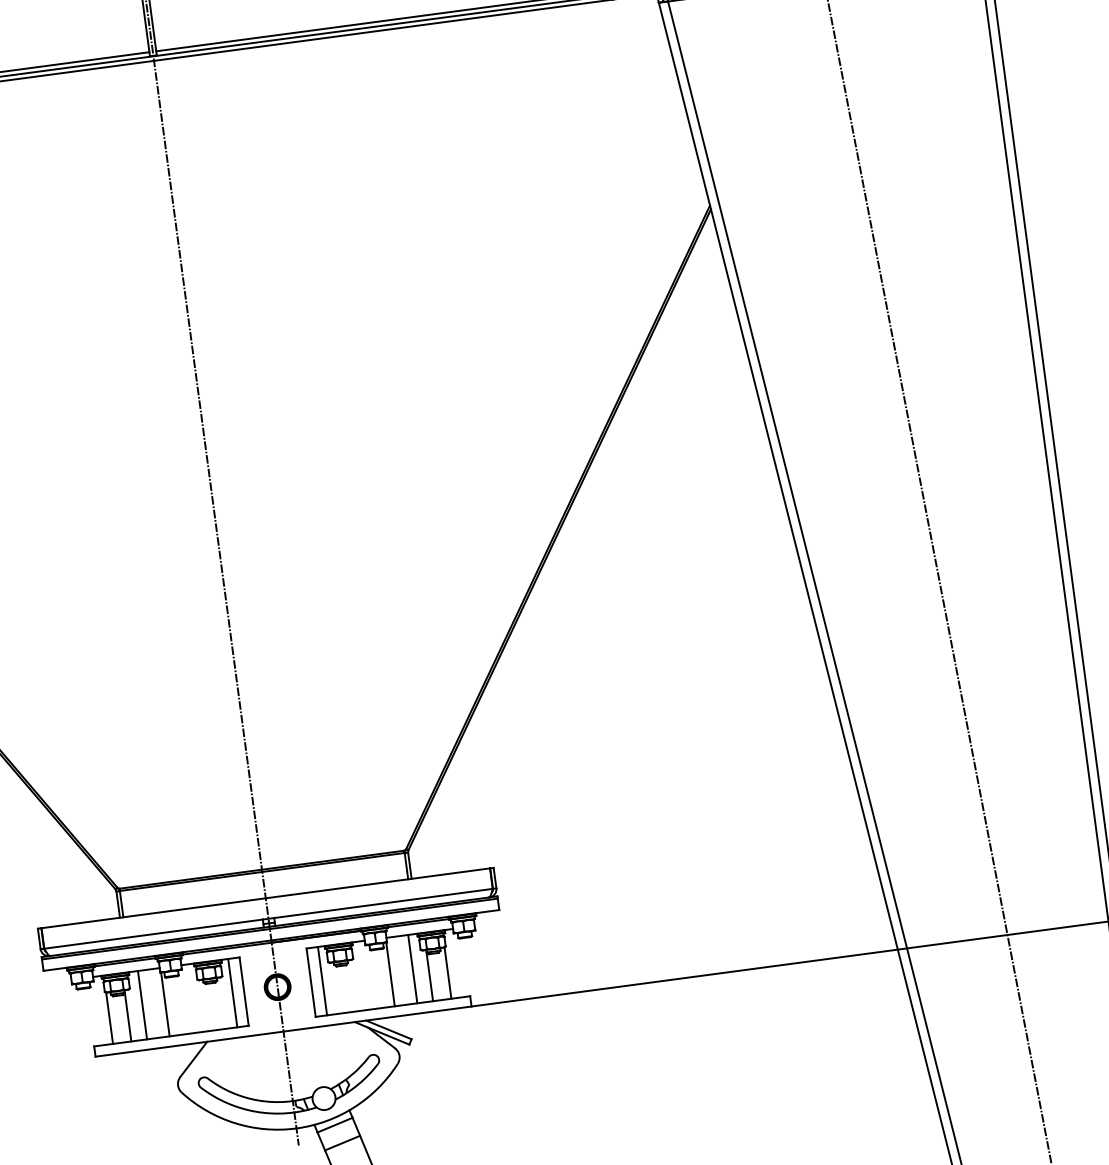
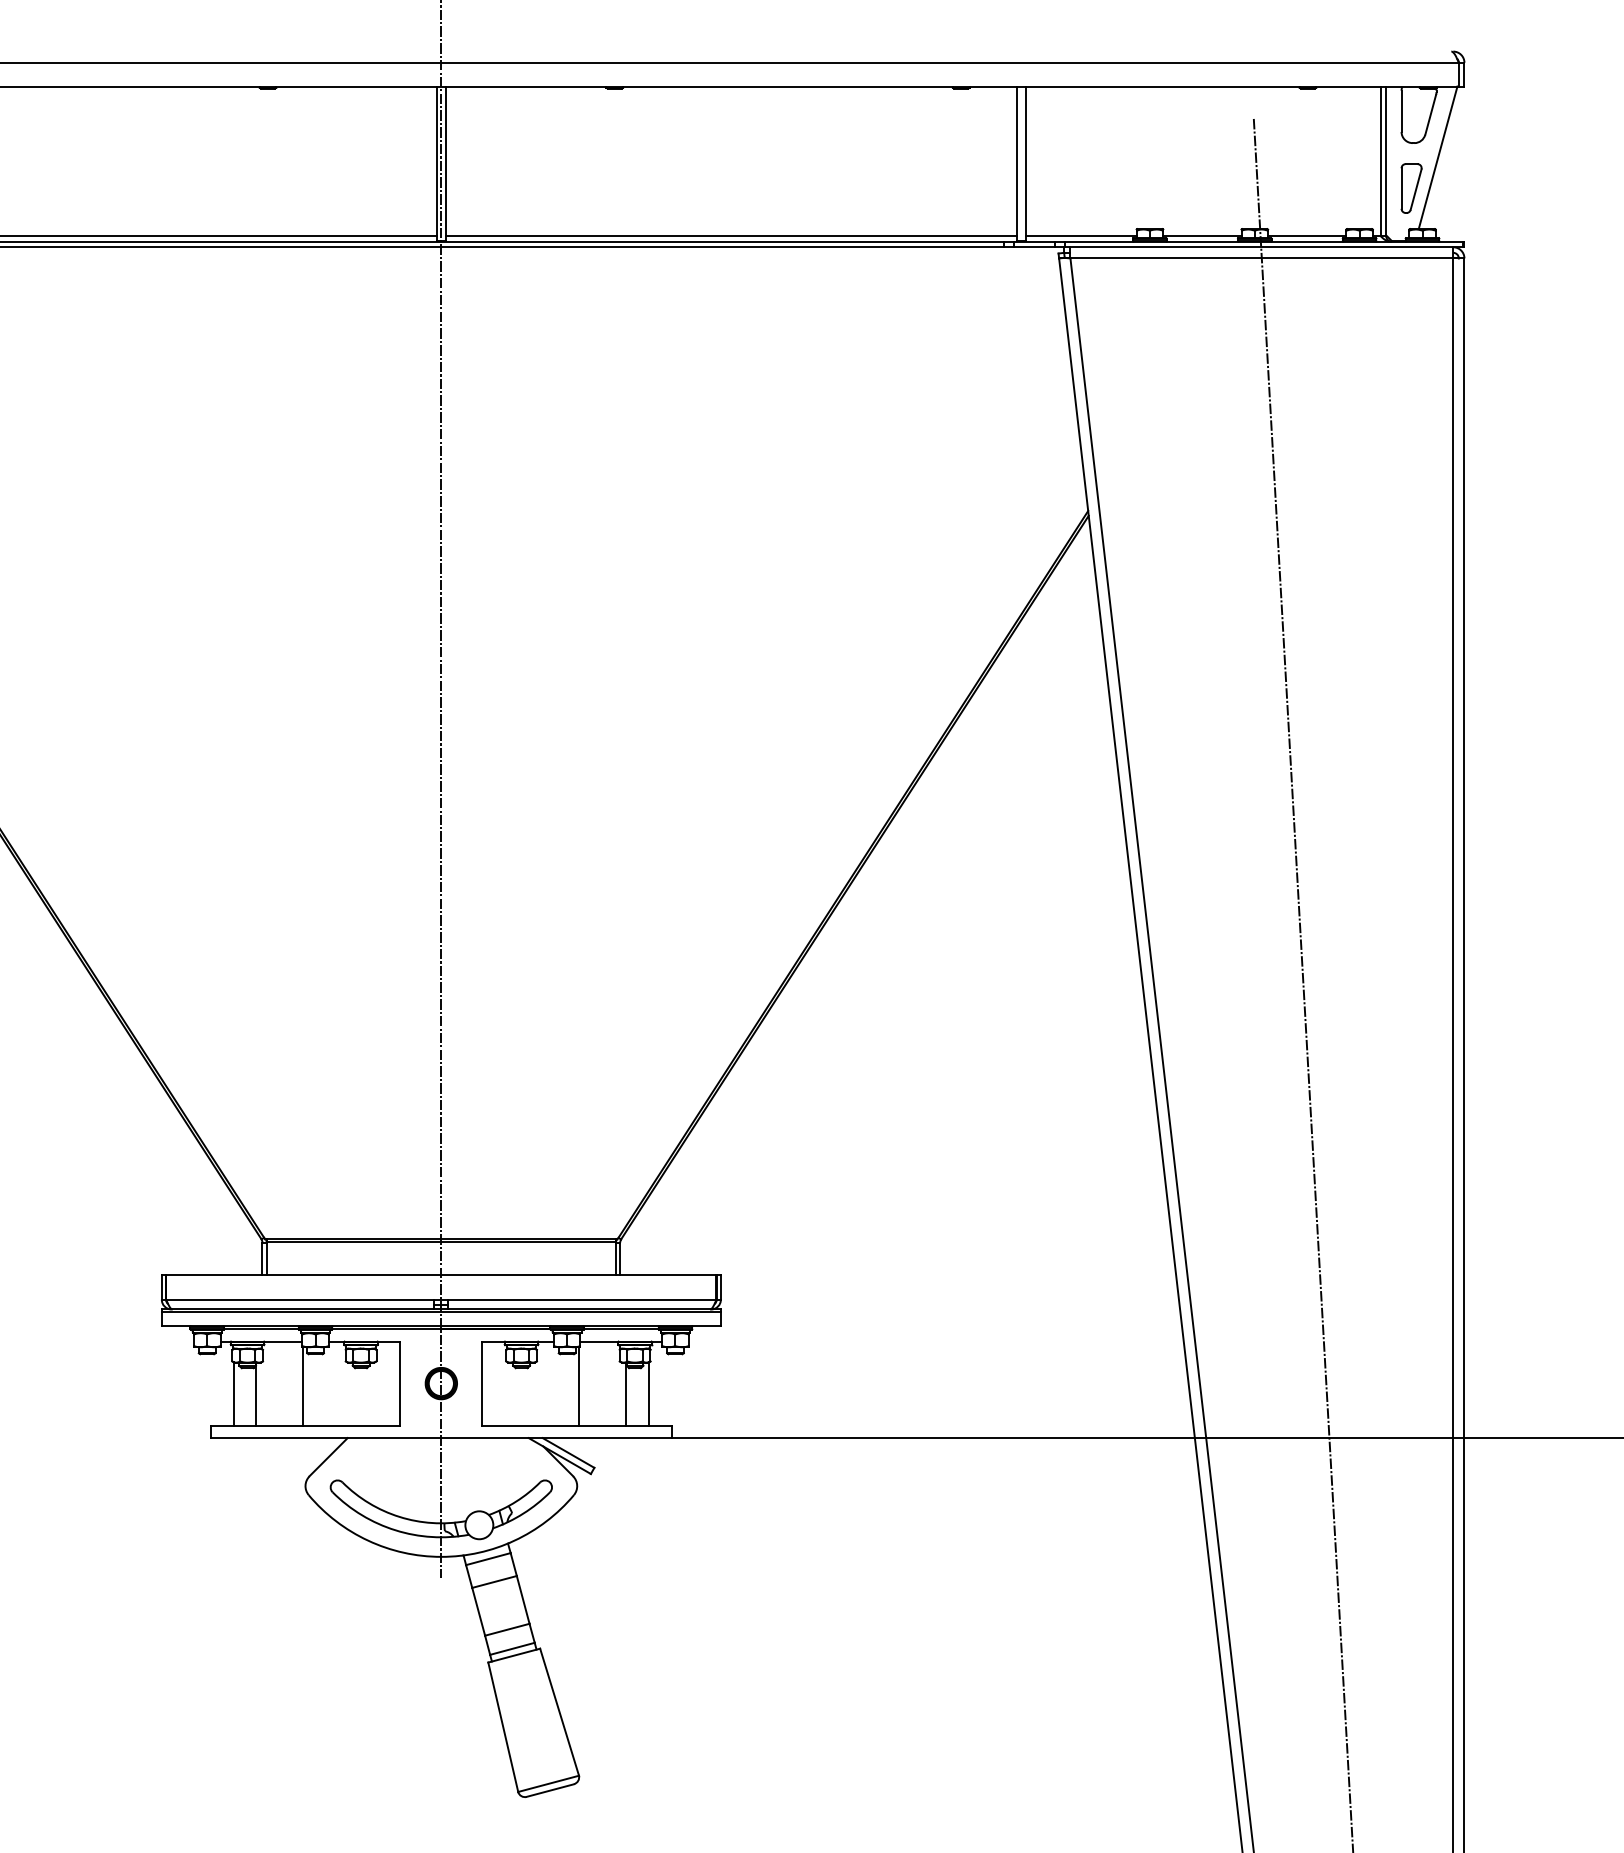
line: (413, 969) -> (607, 1383), removed
line: (322, 981) -> (496, 1383), removed
line: (232, 993) -> (386, 1383), removed
line: (142, 1005) -> (275, 1383), removed

